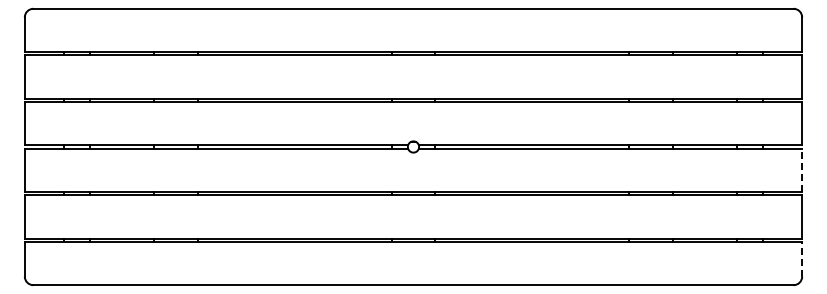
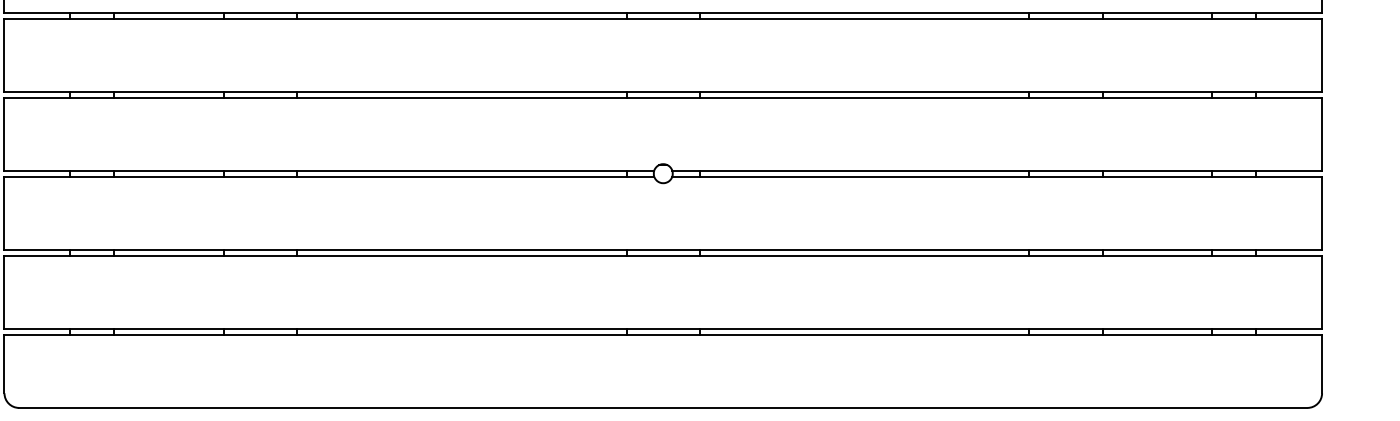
line: (802, 170) -> (1322, 213), dashed -> solid
line: (802, 258) -> (1322, 362), dashed -> solid

